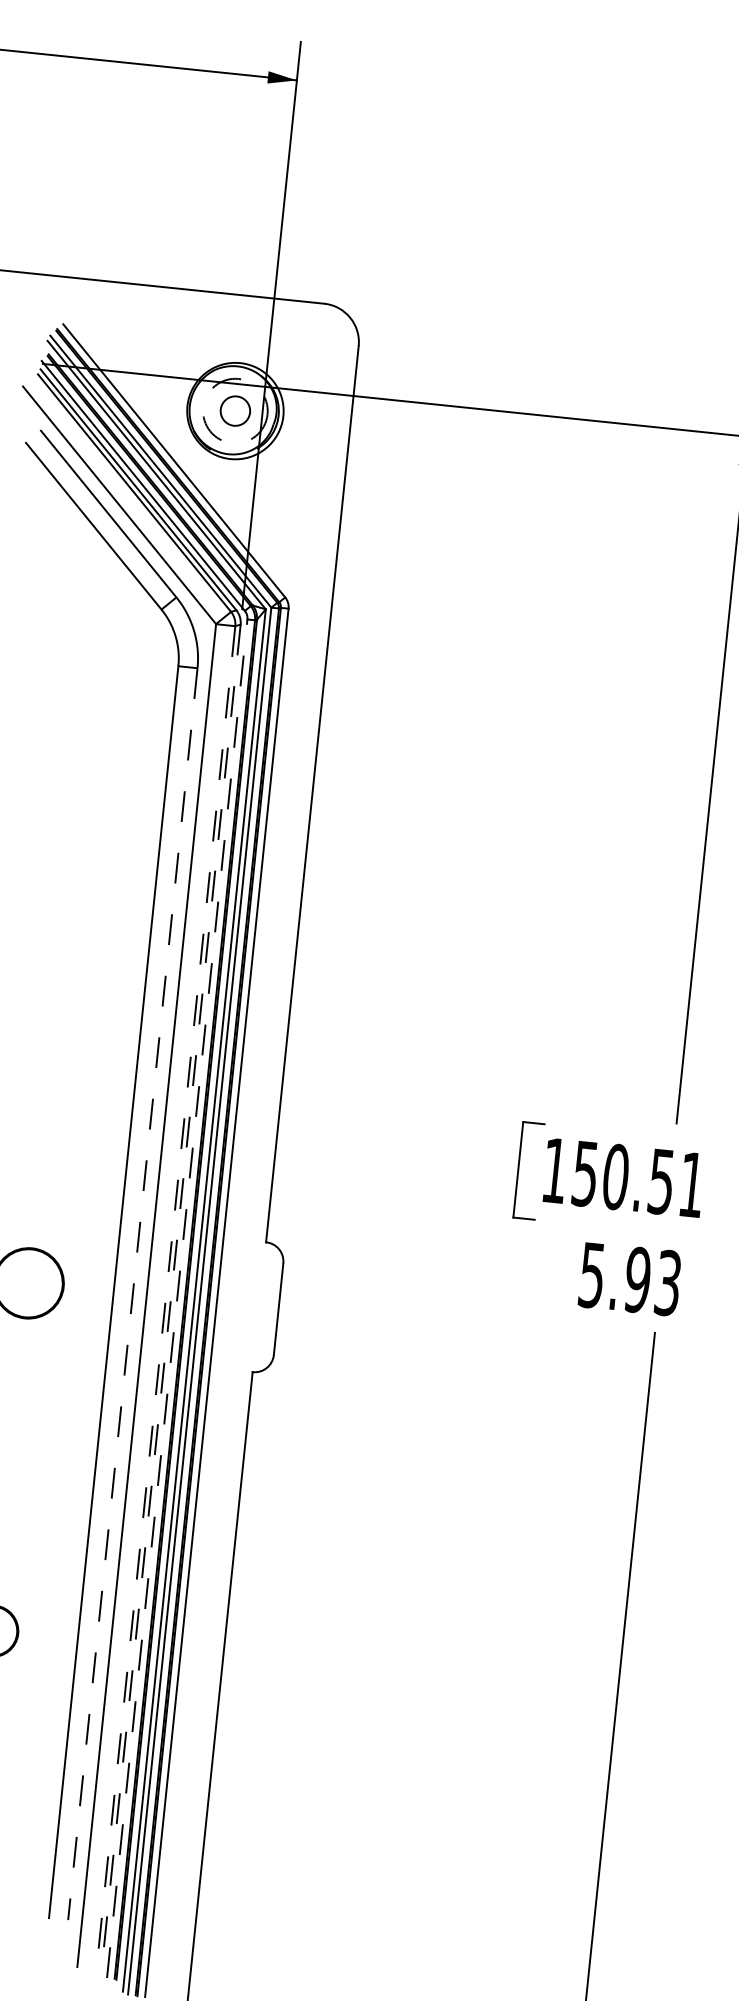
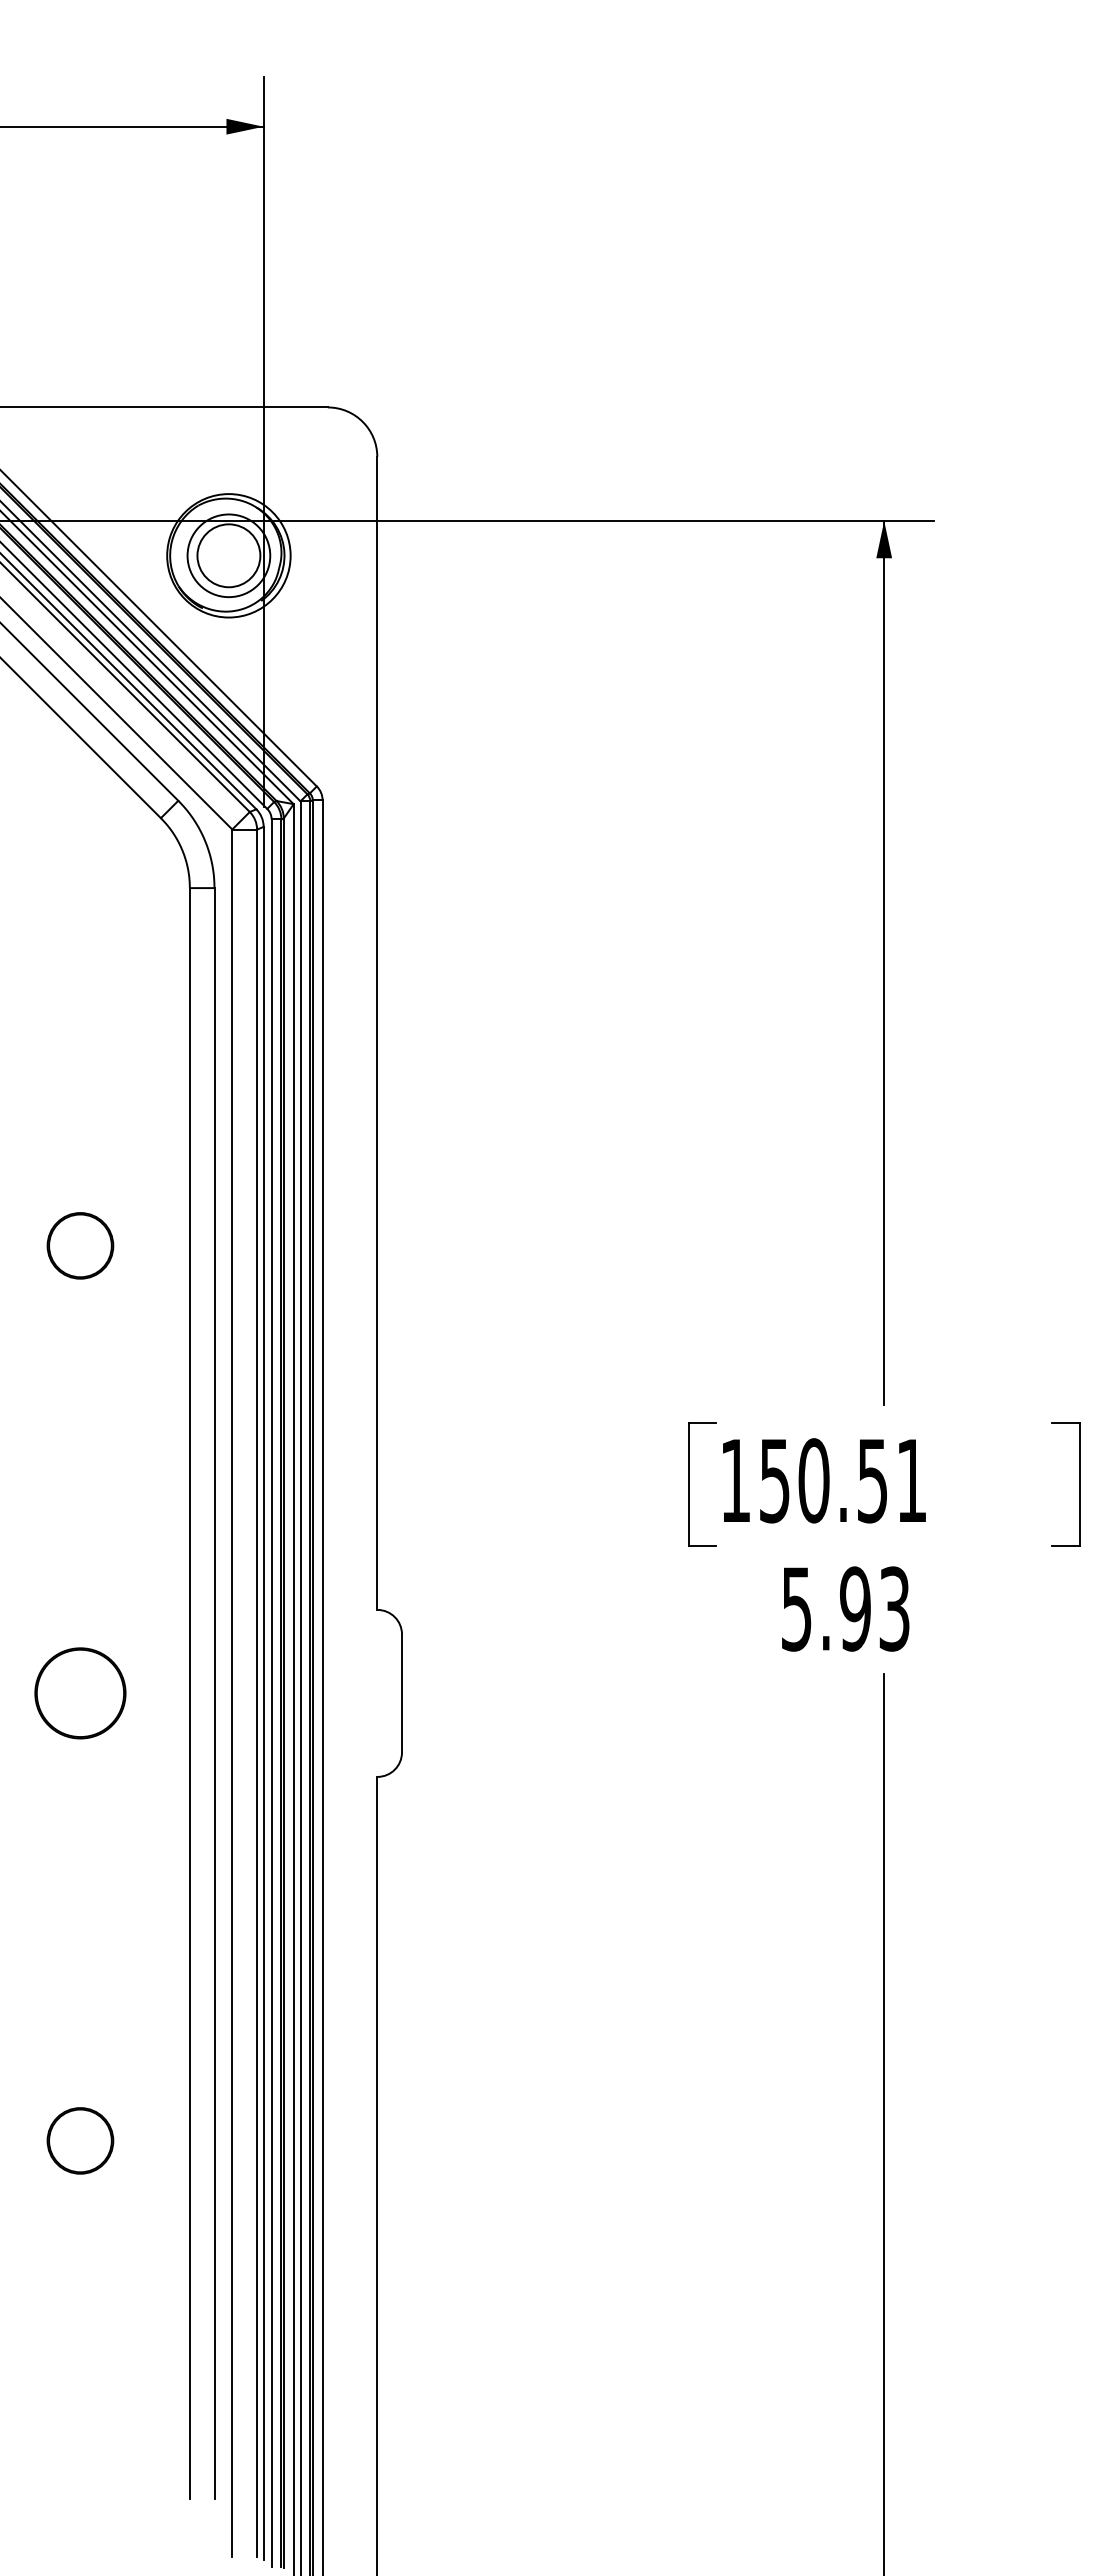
circle: (235, 410) -> (228, 555), dashed -> solid
circle: (235, 410) -> (228, 555), size x1.67
part: (64, 935) -> (80, 1245), added
line: (132, 1294) -> (214, 1693), dashed -> solid
line: (166, 1297) -> (257, 1693), dashed -> solid
line: (170, 1298) -> (263, 1693), dashed -> solid
line: (177, 1298) -> (271, 1693), dashed -> solid

